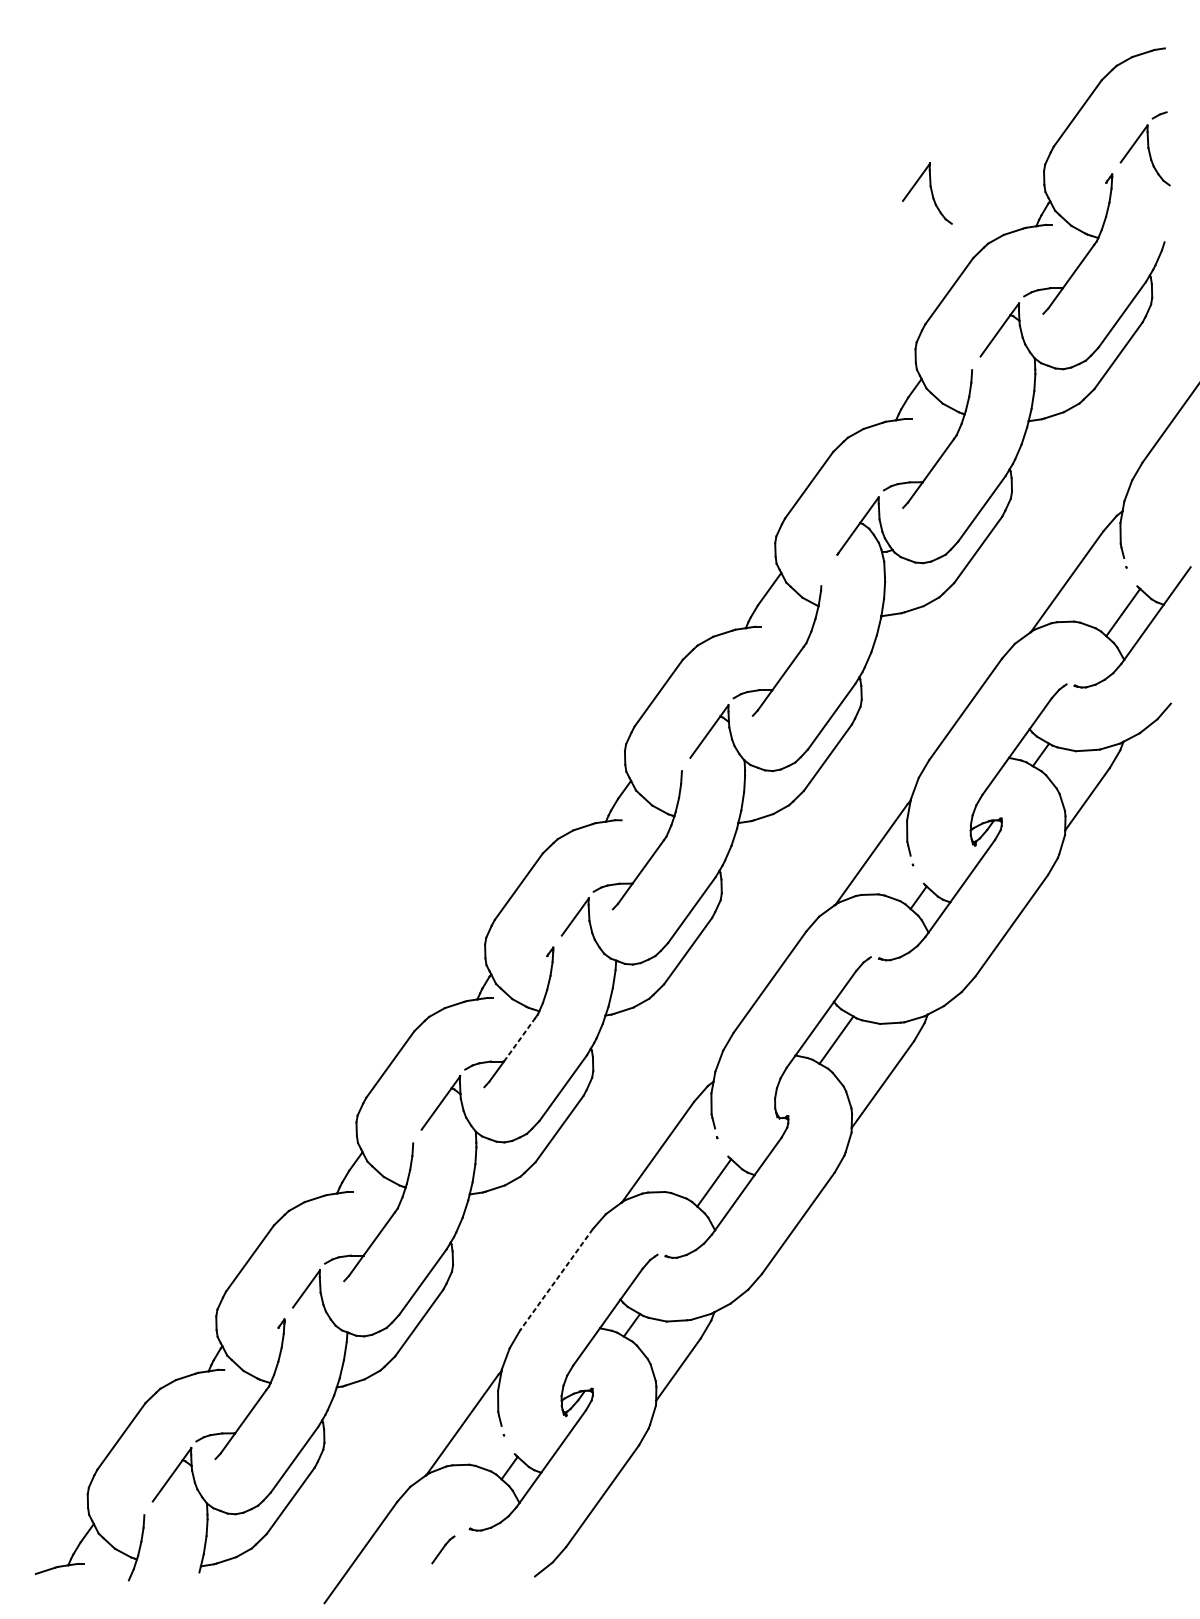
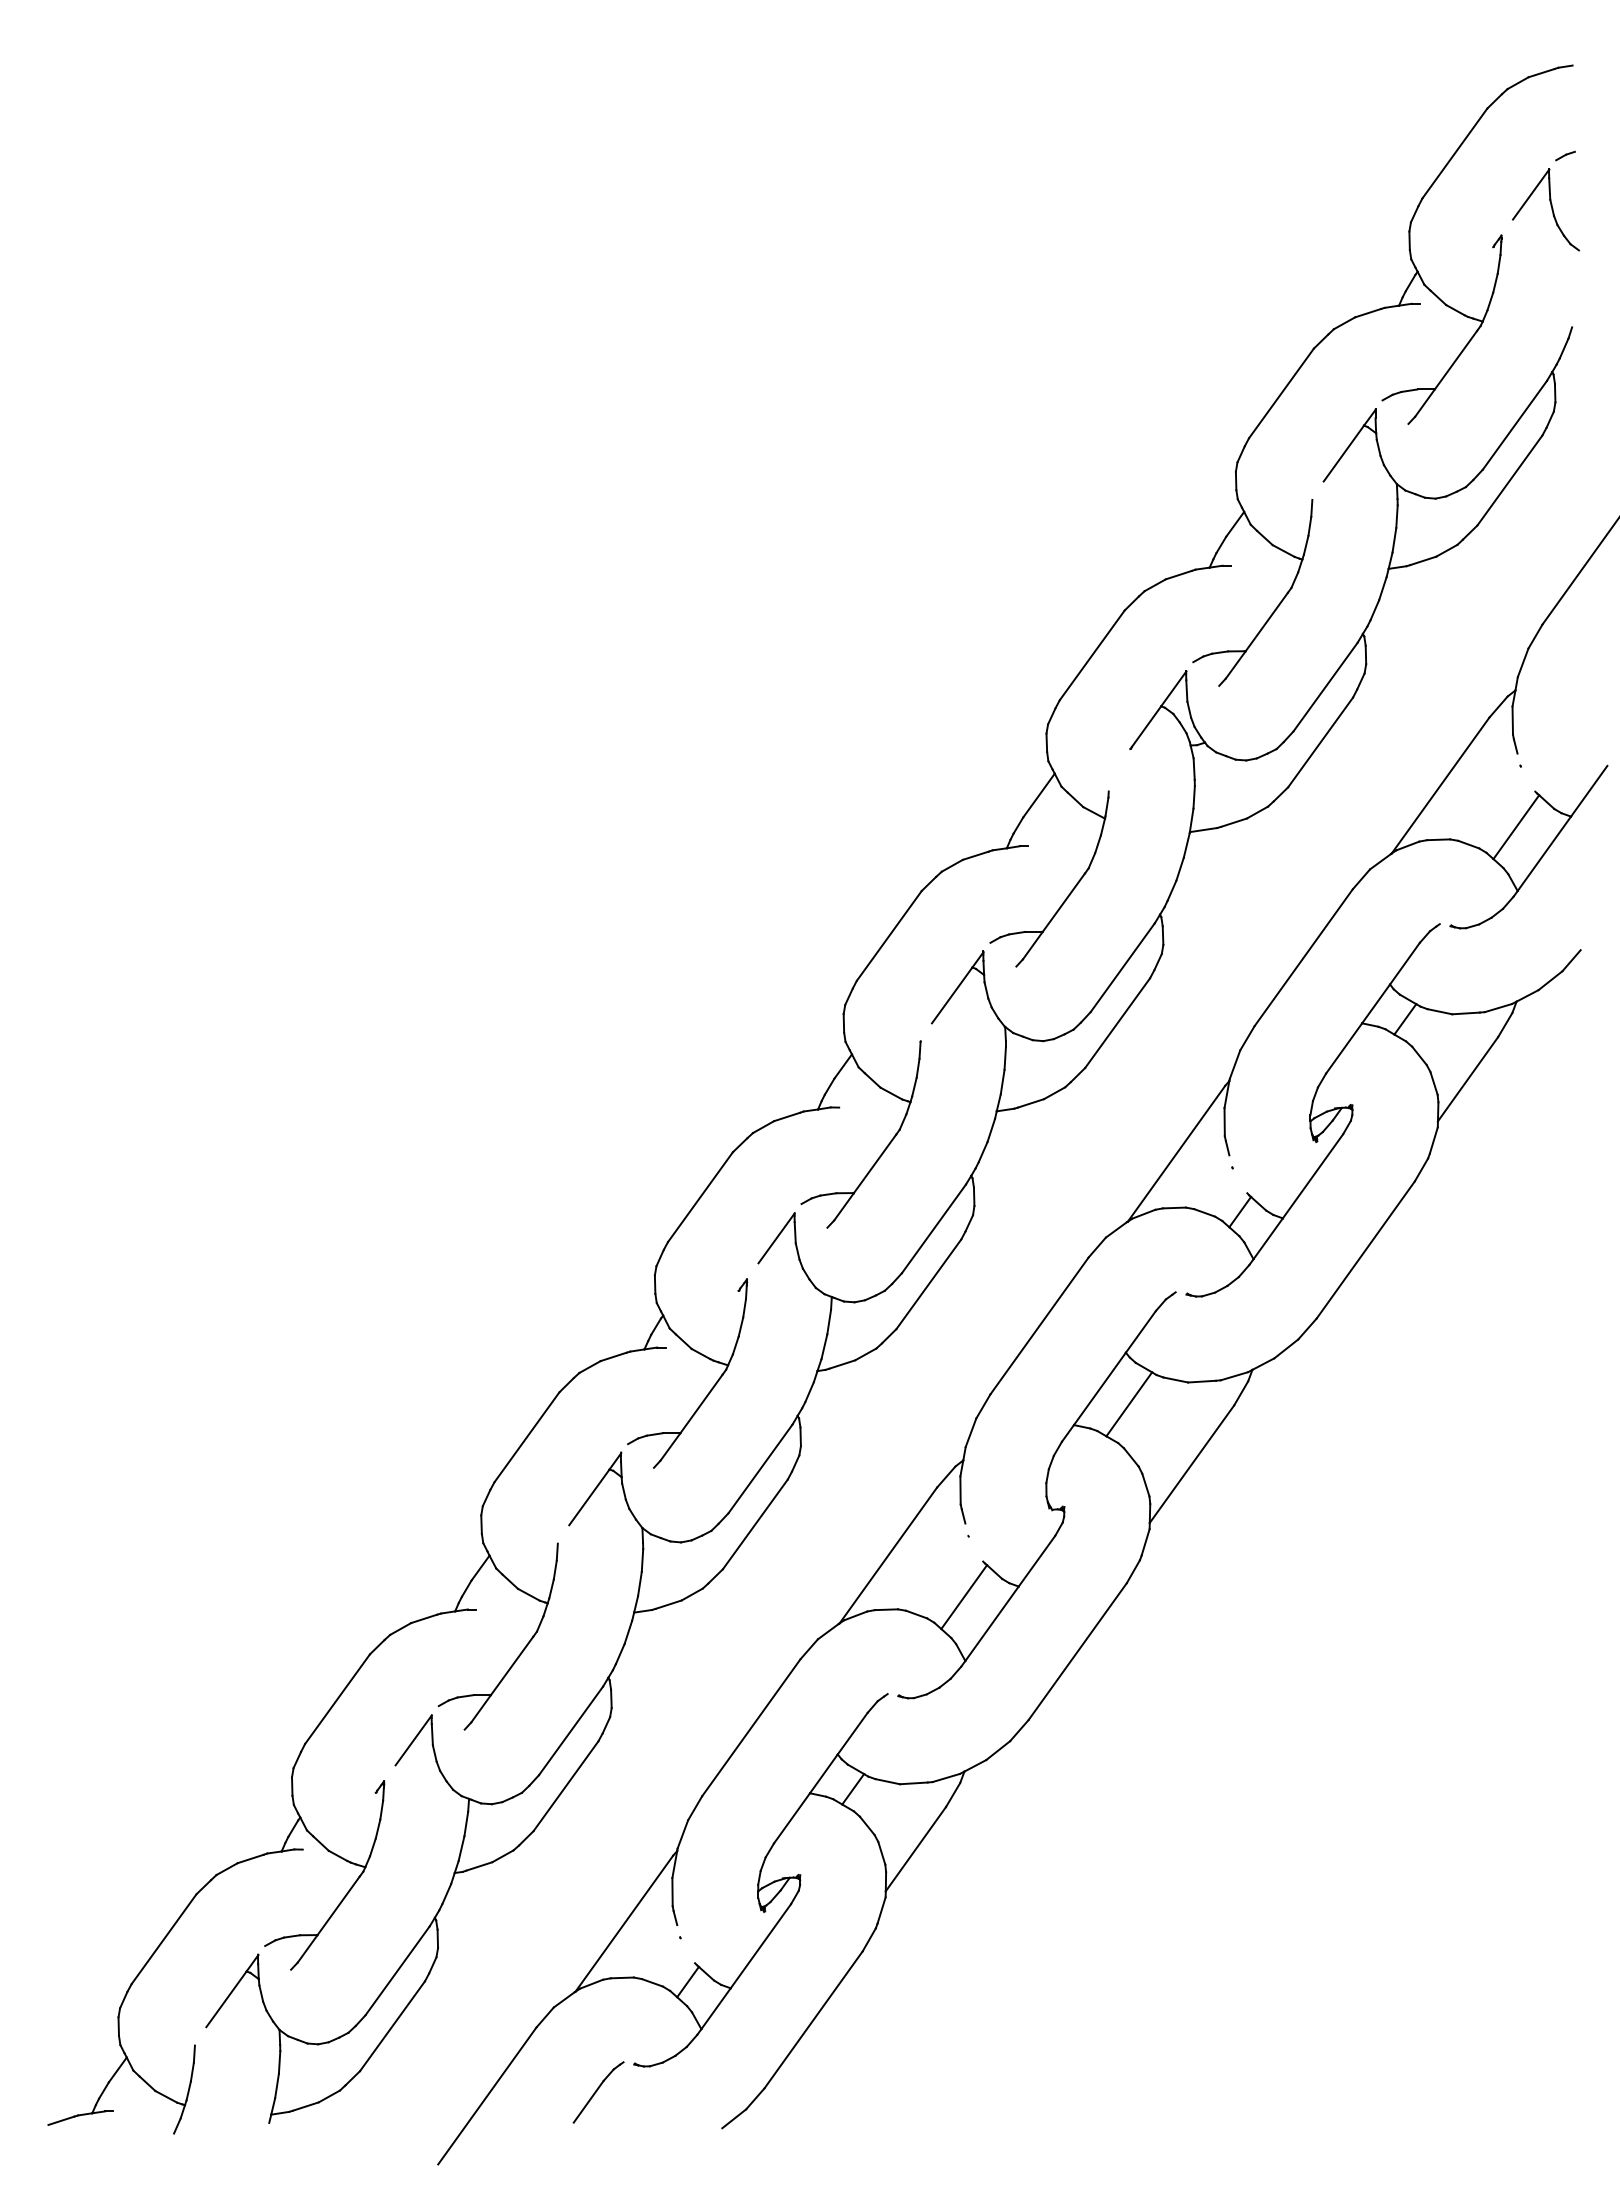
part: (927, 193) -> (1251, 261), removed
line: (519, 1039) -> (701, 1403), dashed -> solid
line: (556, 1280) -> (751, 1728), dashed -> solid
part: (443, 1549) -> (598, 2092), size x1.67

